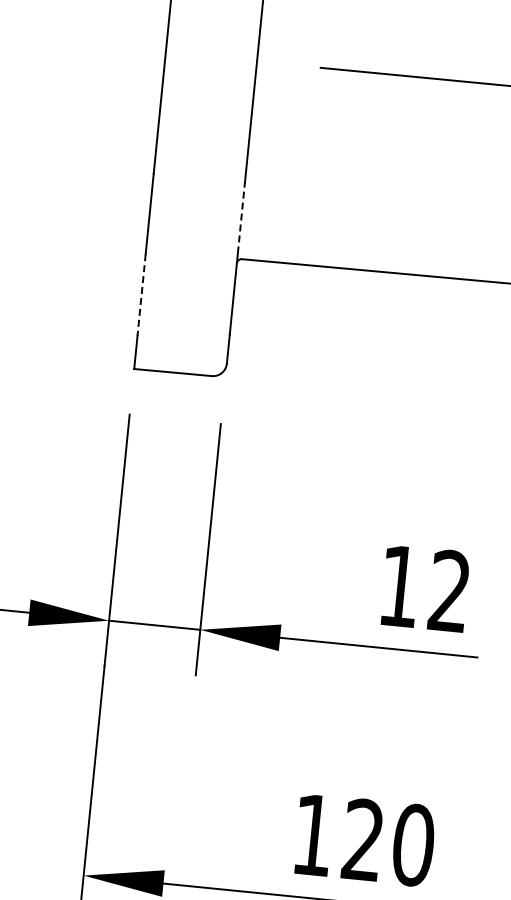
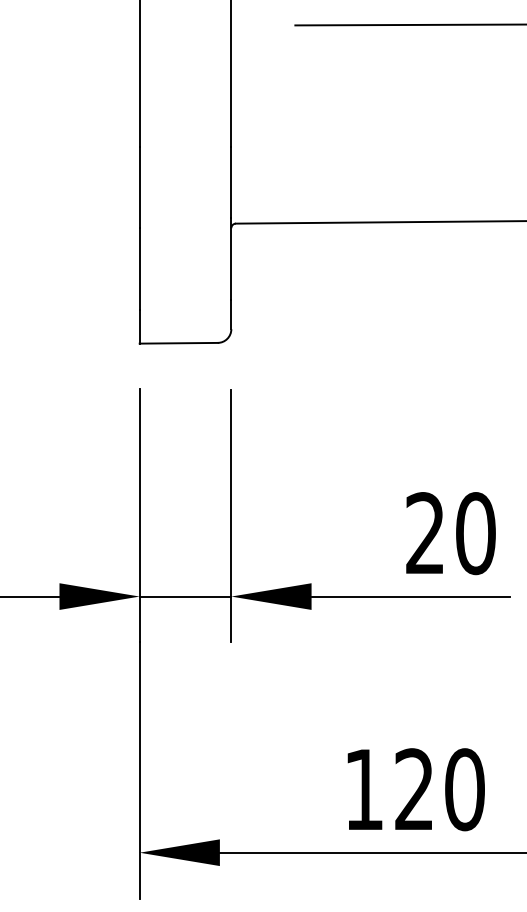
line: (241, 217) -> (231, 182), dashed -> solid
line: (141, 295) -> (139, 269), dashed -> solid
text: (424, 588) -> (450, 533), 12 -> 20

